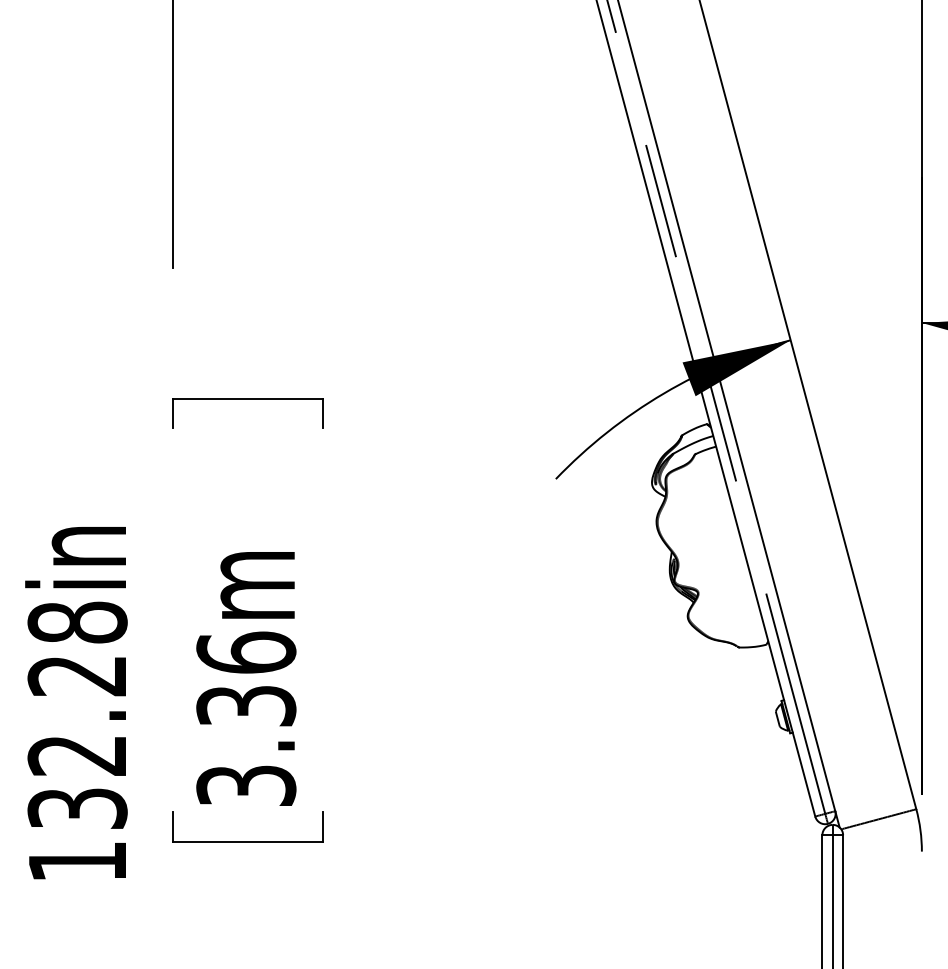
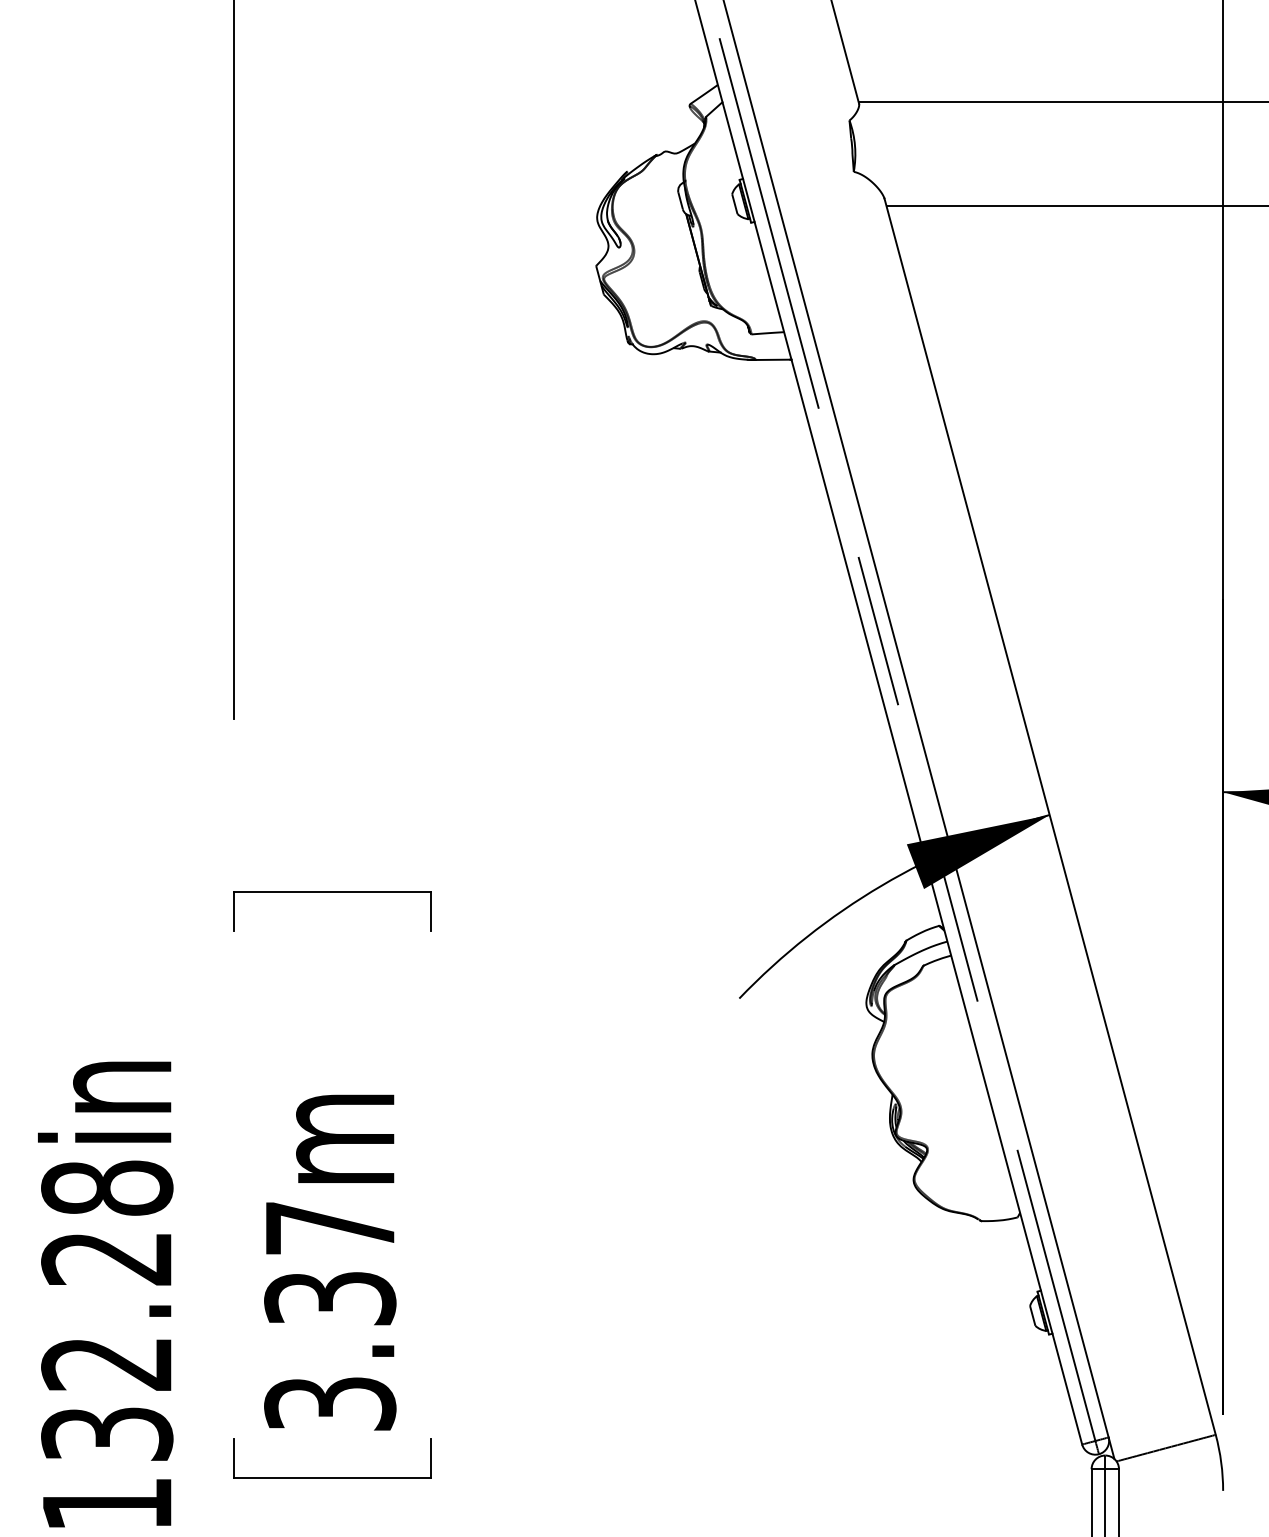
text: (246, 652) -> (330, 1227), 3.36m -> 3.37m

